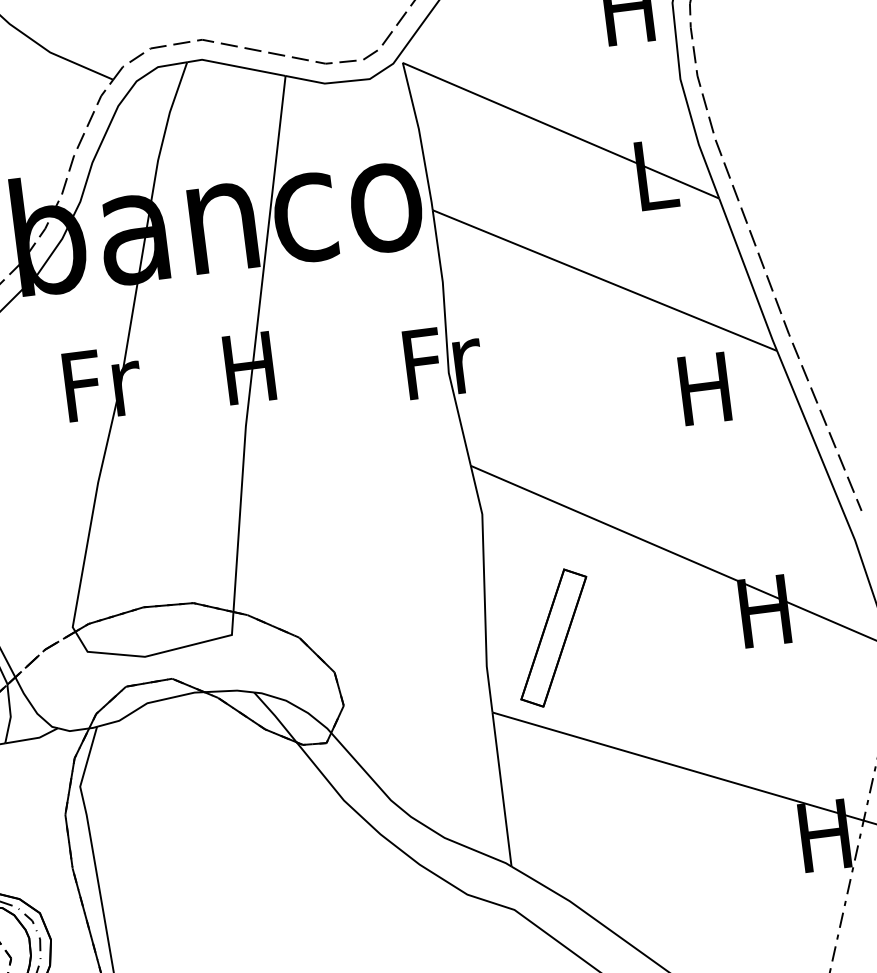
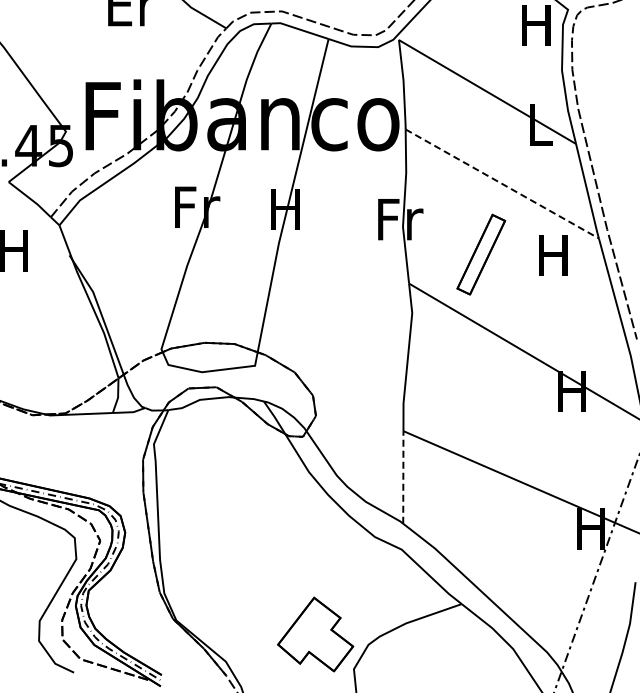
line: (605, 279) -> (502, 183), solid -> dashed
part: (554, 637) -> (481, 254), moved
line: (502, 787) -> (403, 476), solid -> dashed

